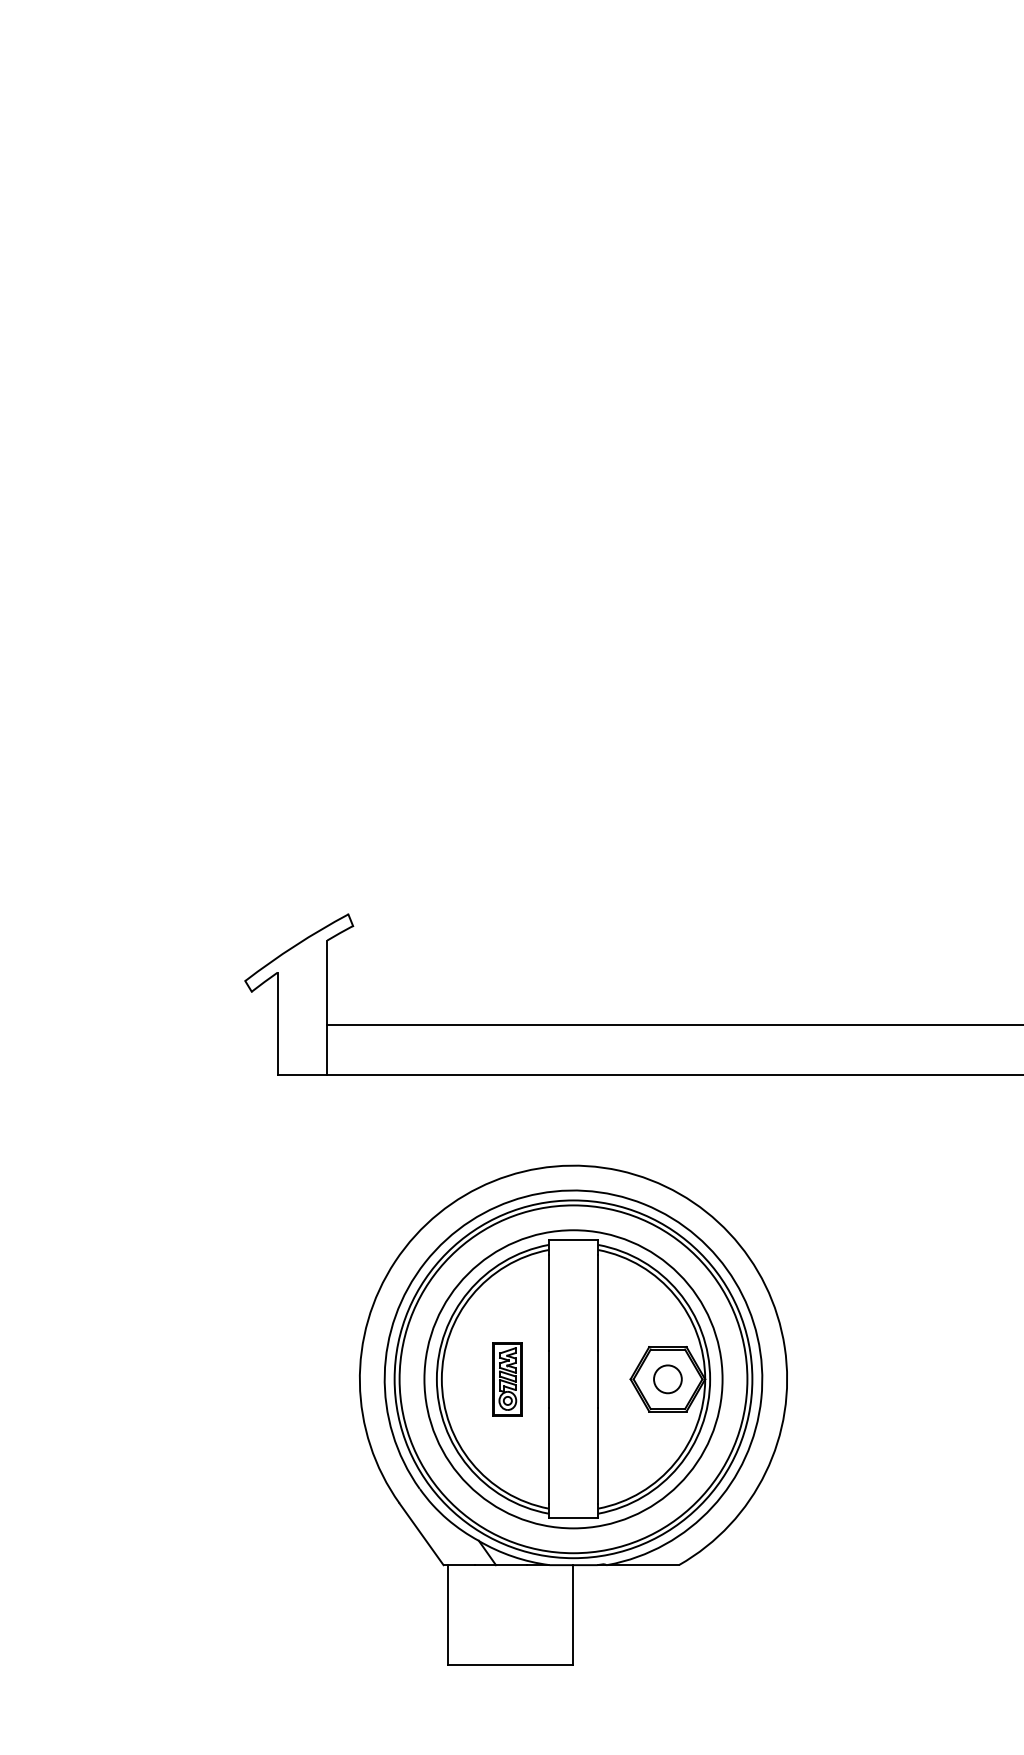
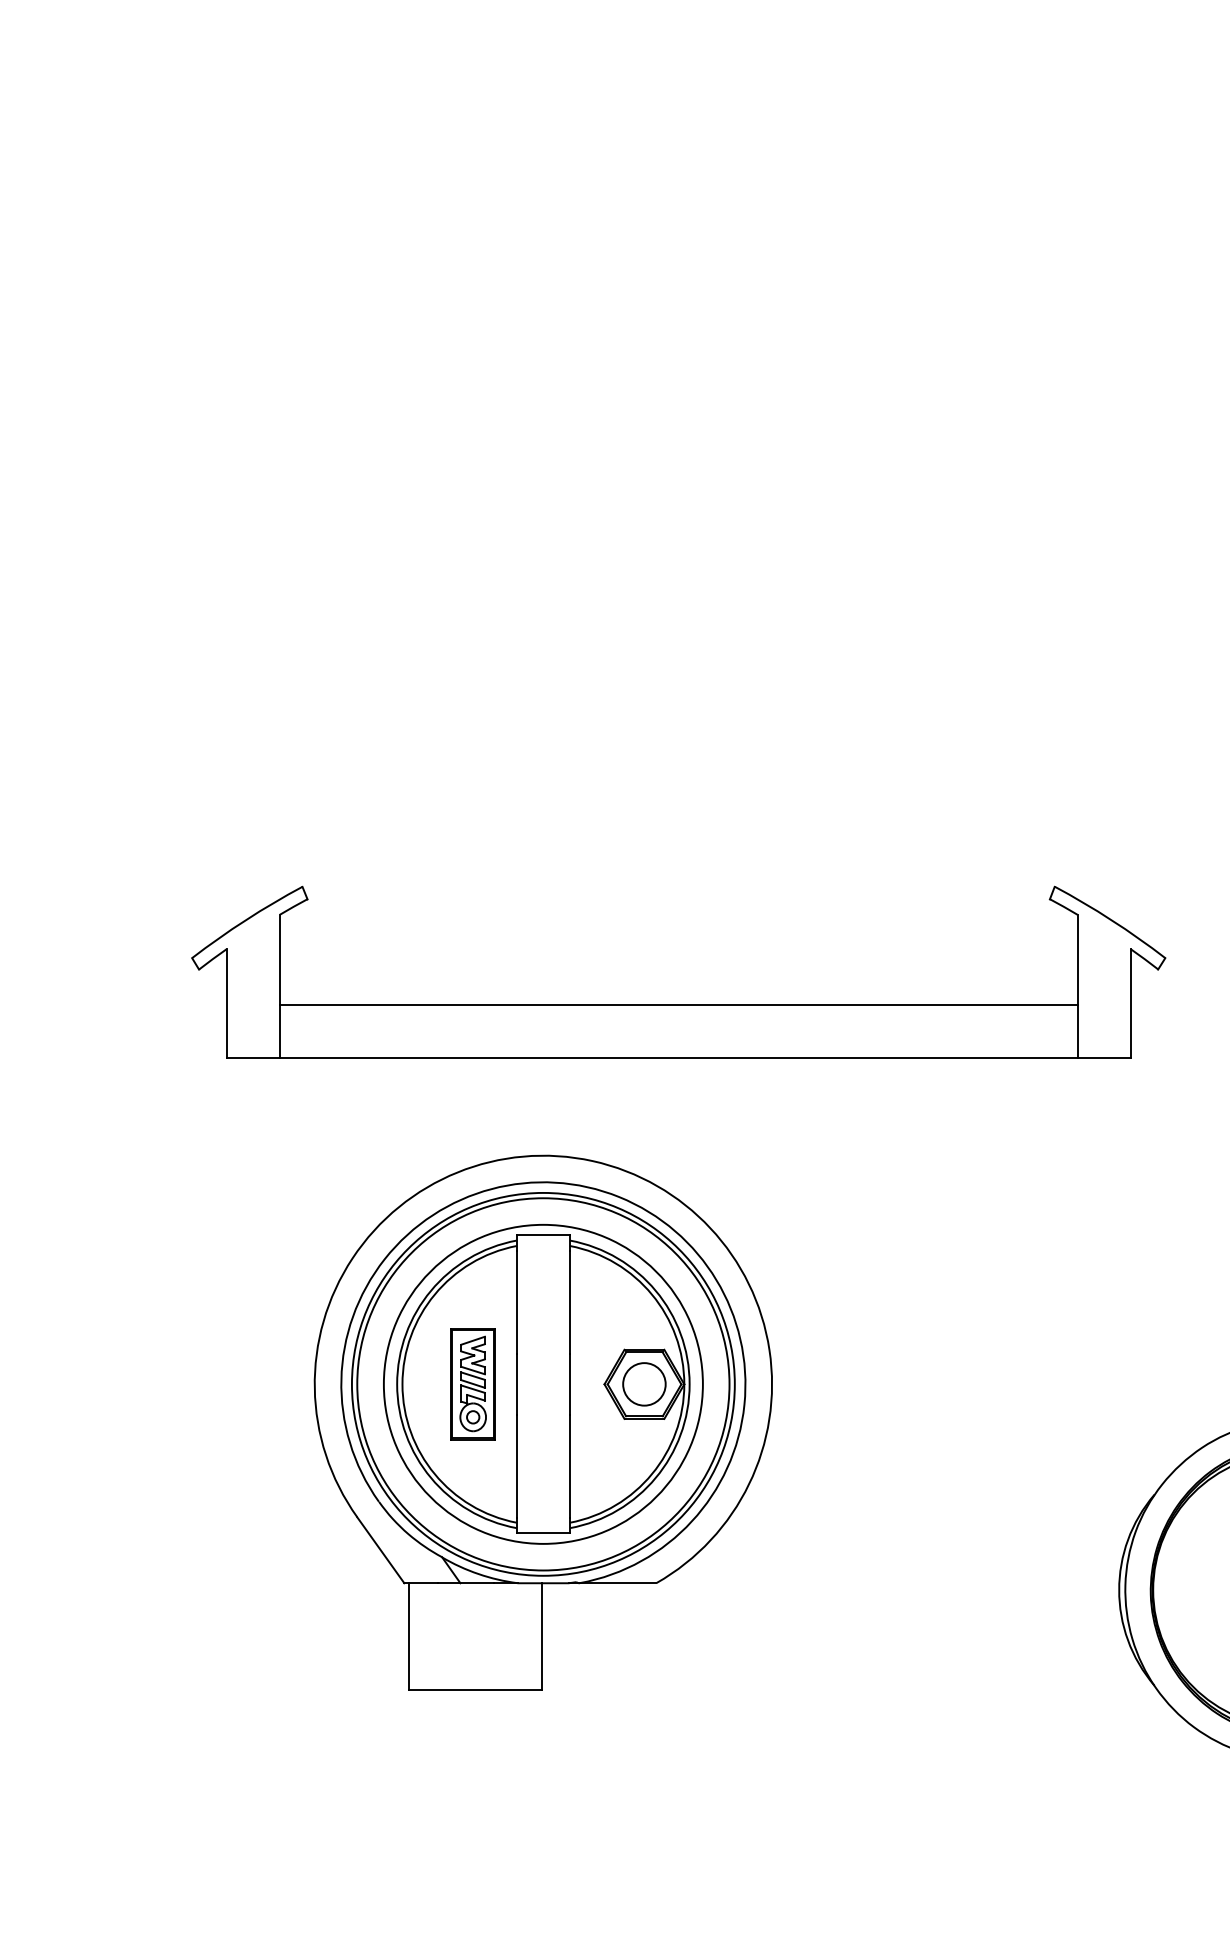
part: (507, 1379) -> (472, 1384), size x1.43
circle: (667, 1379) -> (644, 1384), size x1.43

